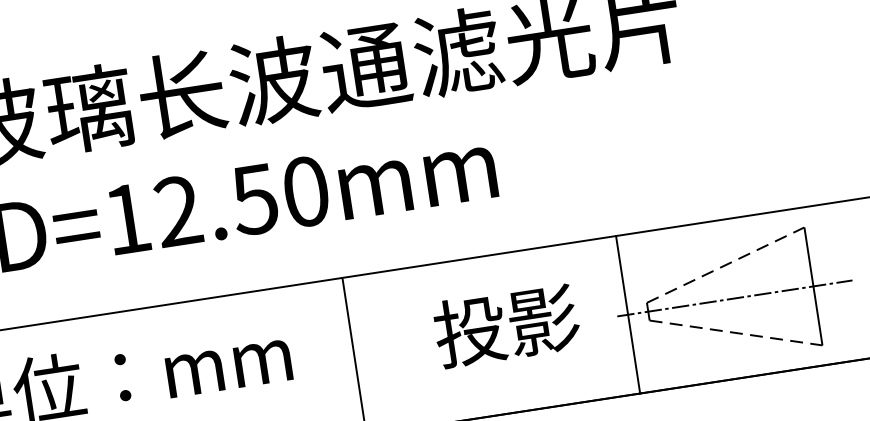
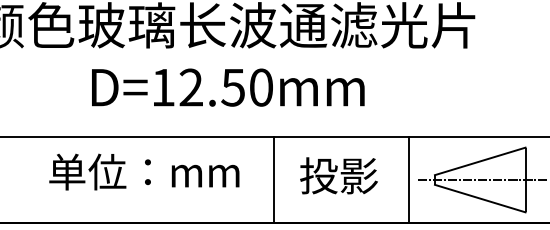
line: (726, 265) -> (480, 161), dashed -> solid
line: (627, 313) -> (408, 179), moved
text: (505, 325) -> (338, 175), moved
line: (736, 332) -> (480, 198), dashed -> solid

